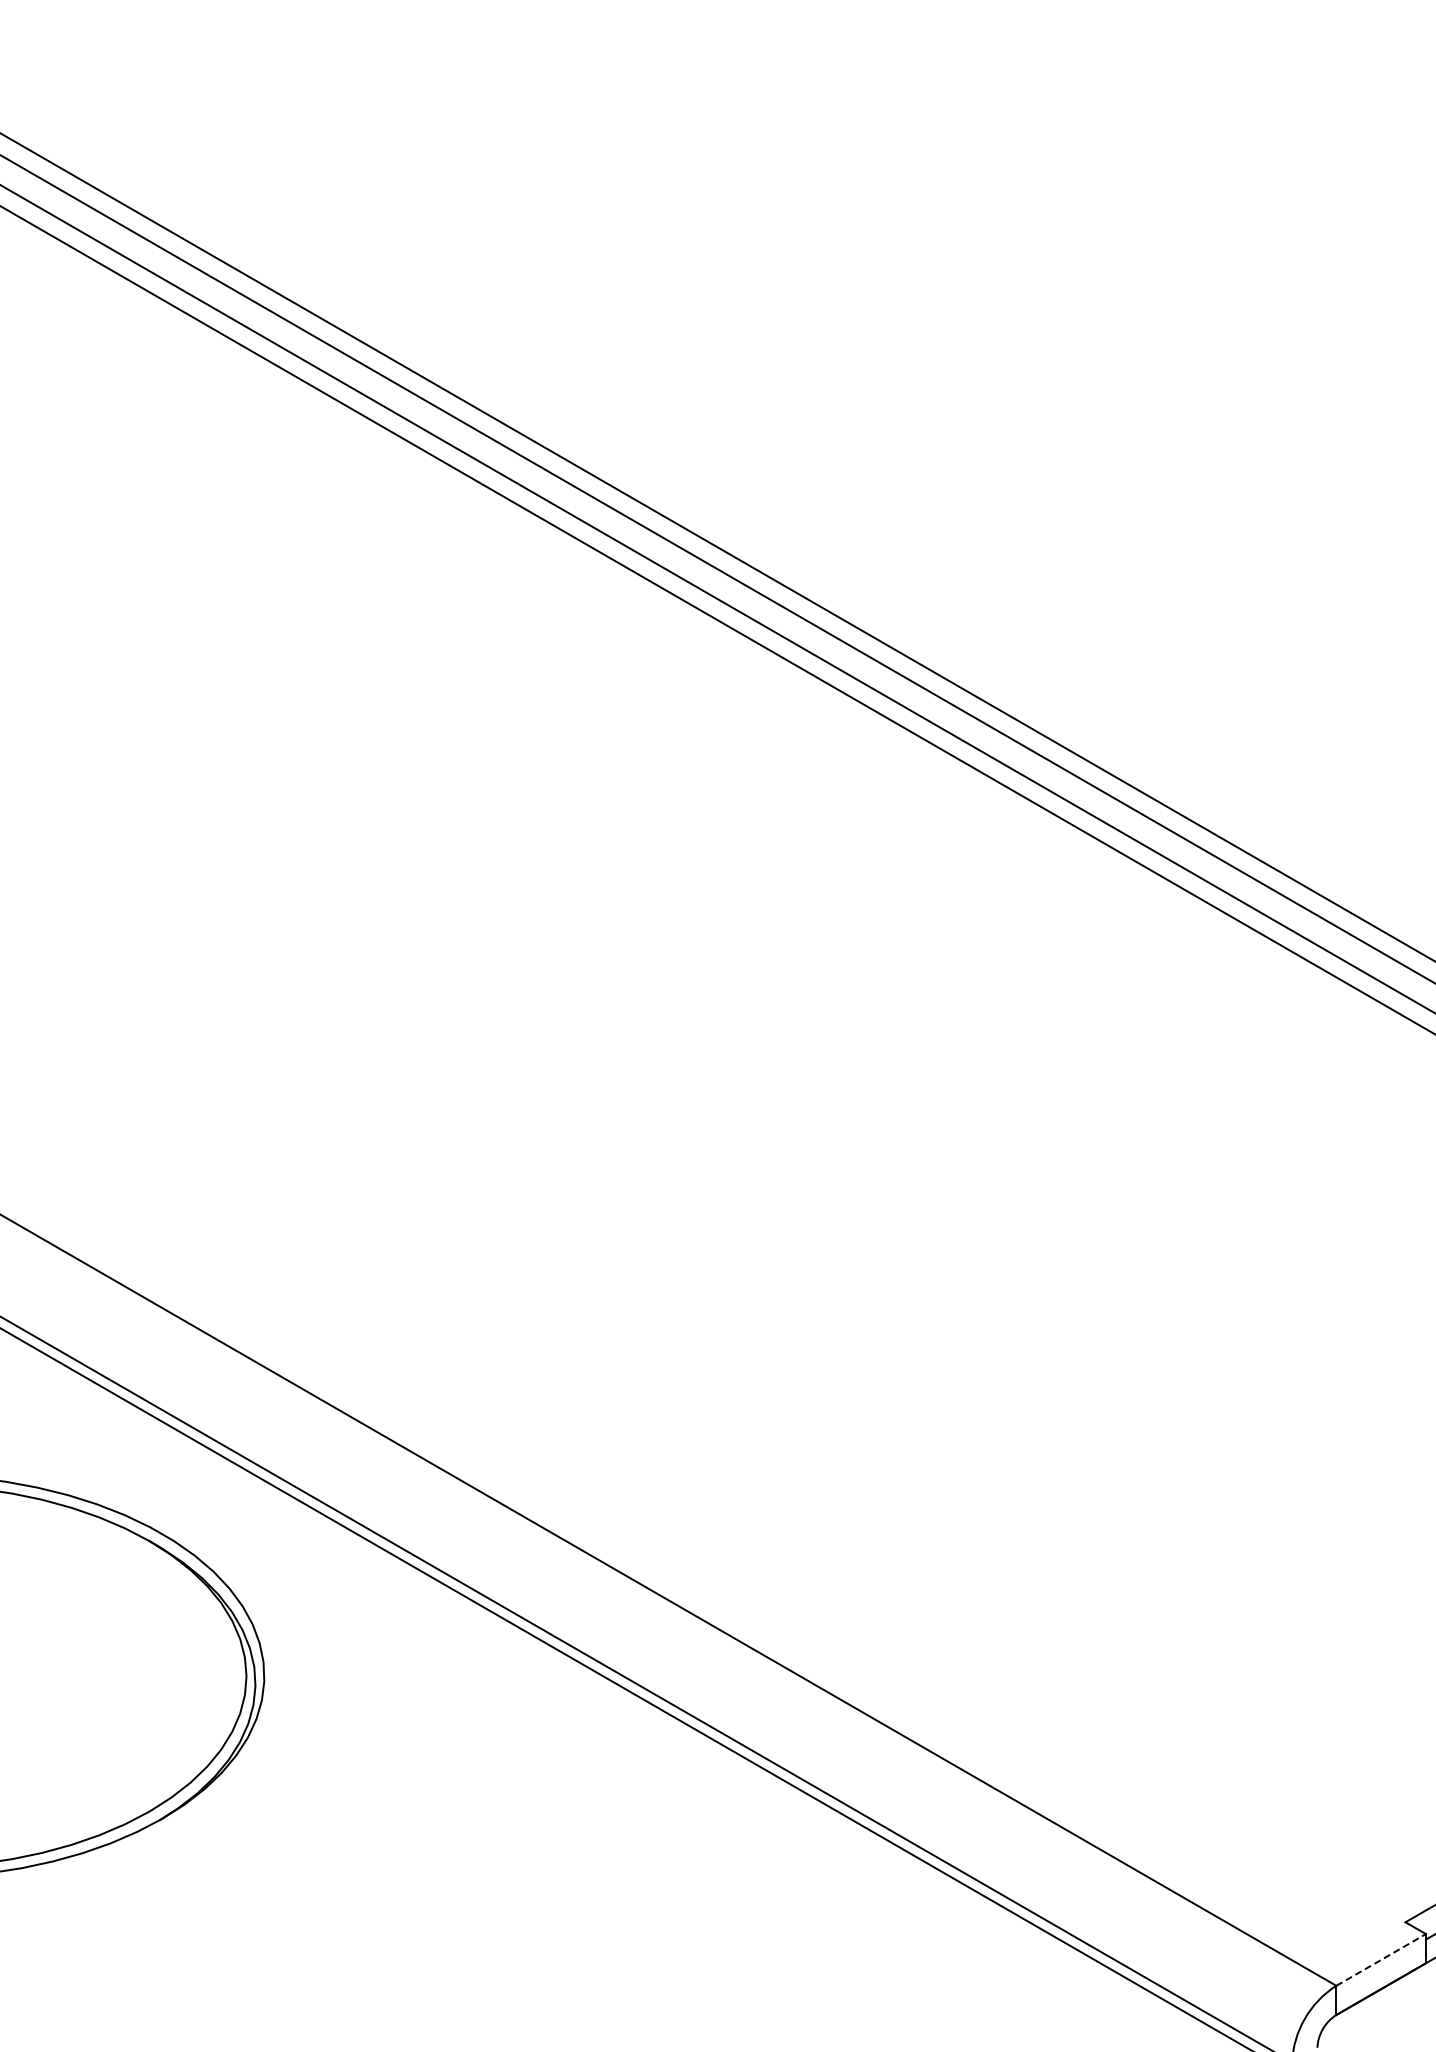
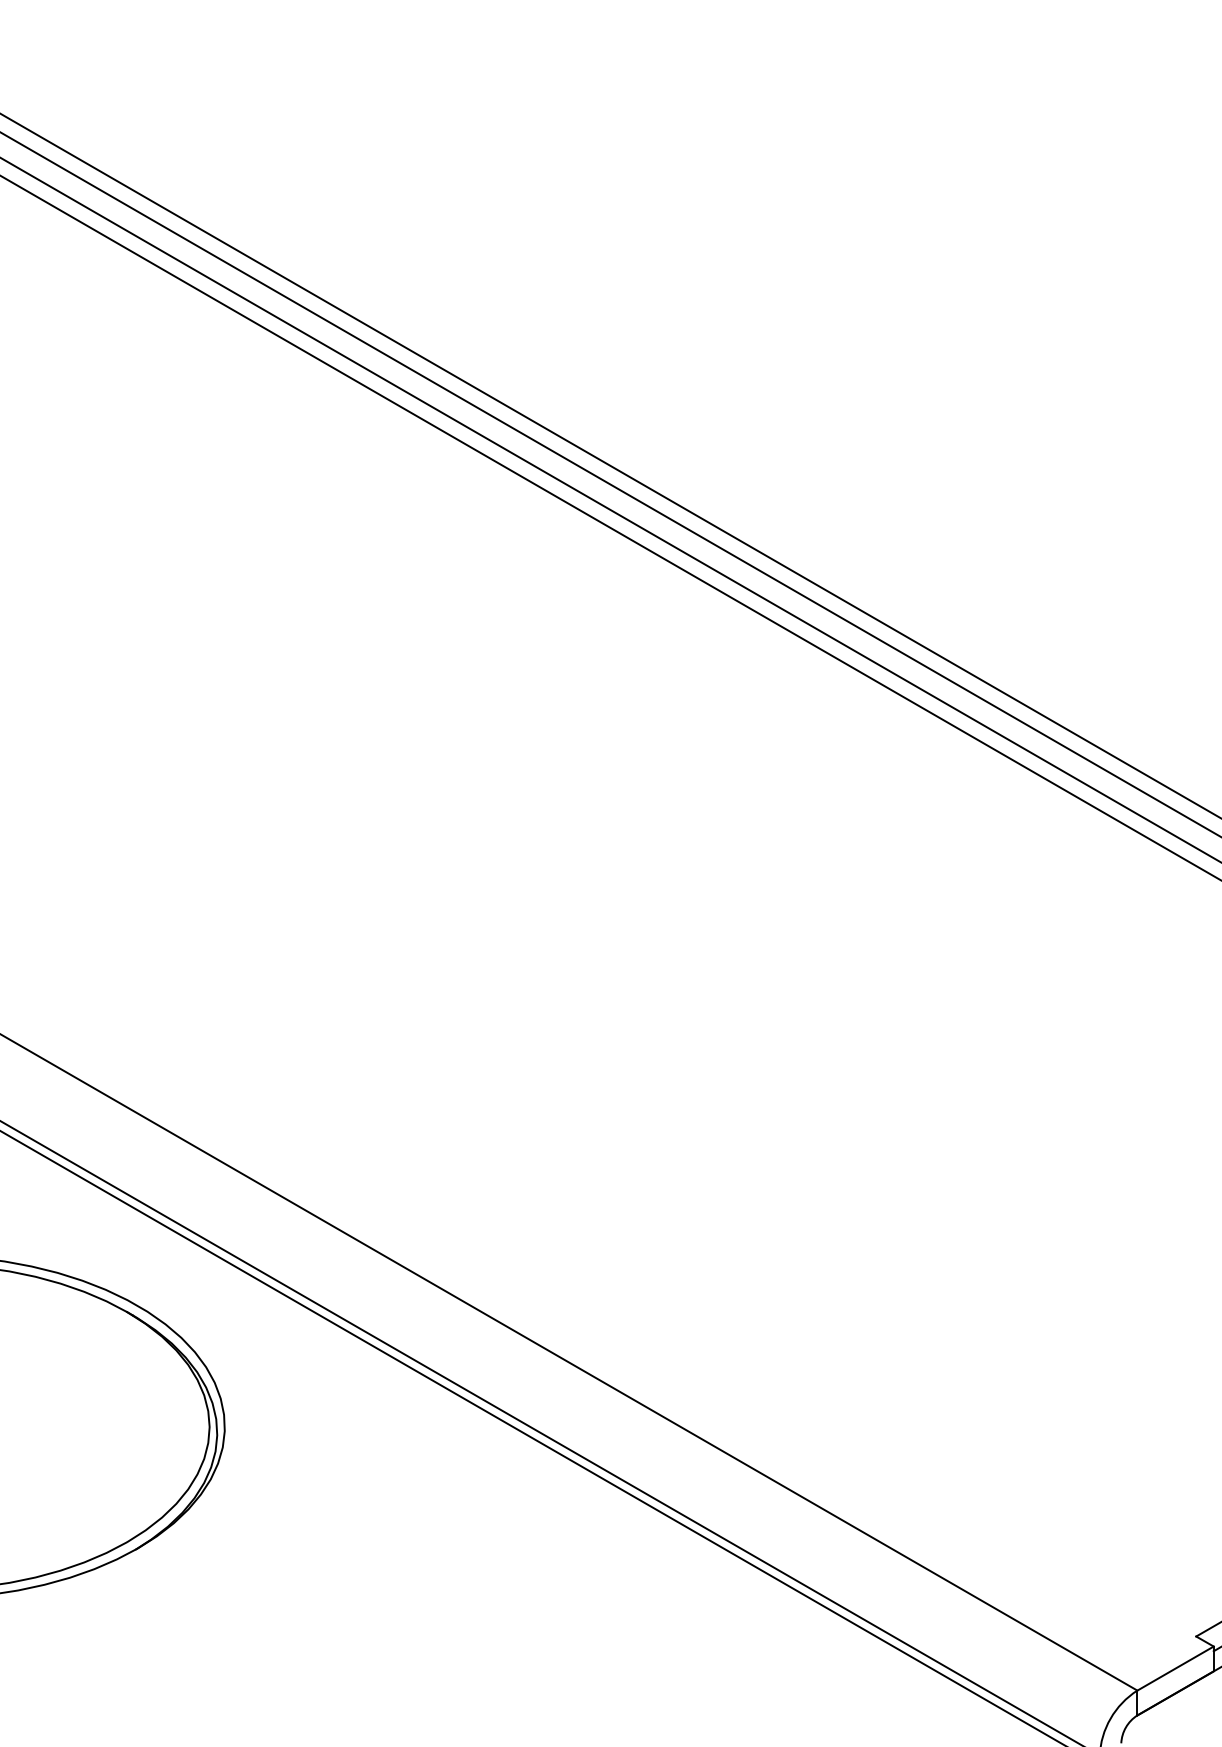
line: (1381, 1959) -> (1175, 1668), dashed -> solid

